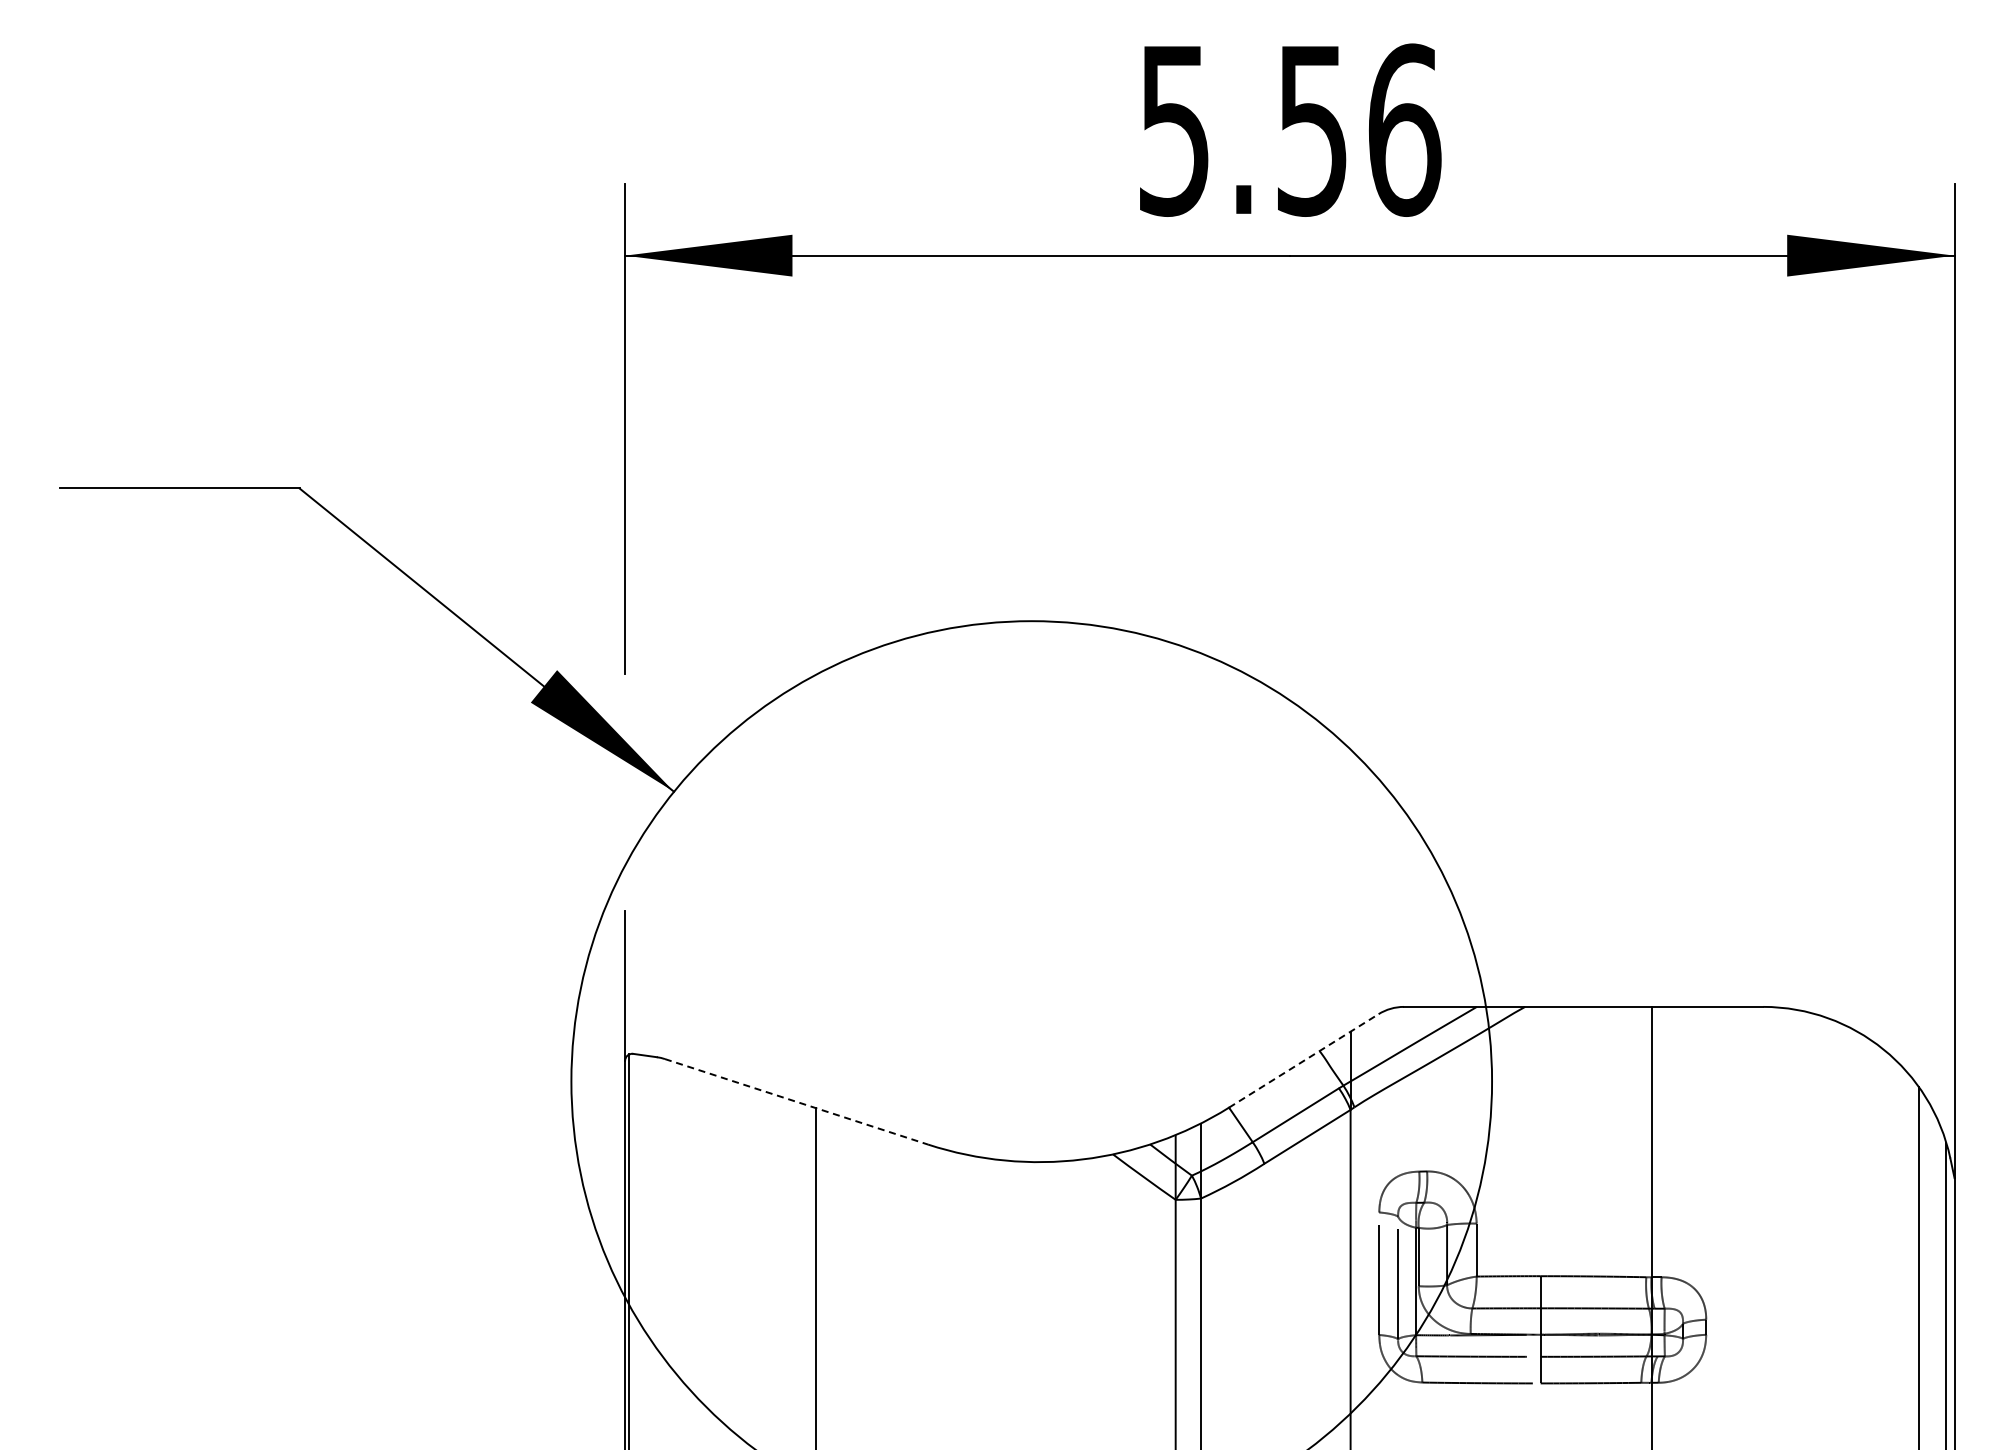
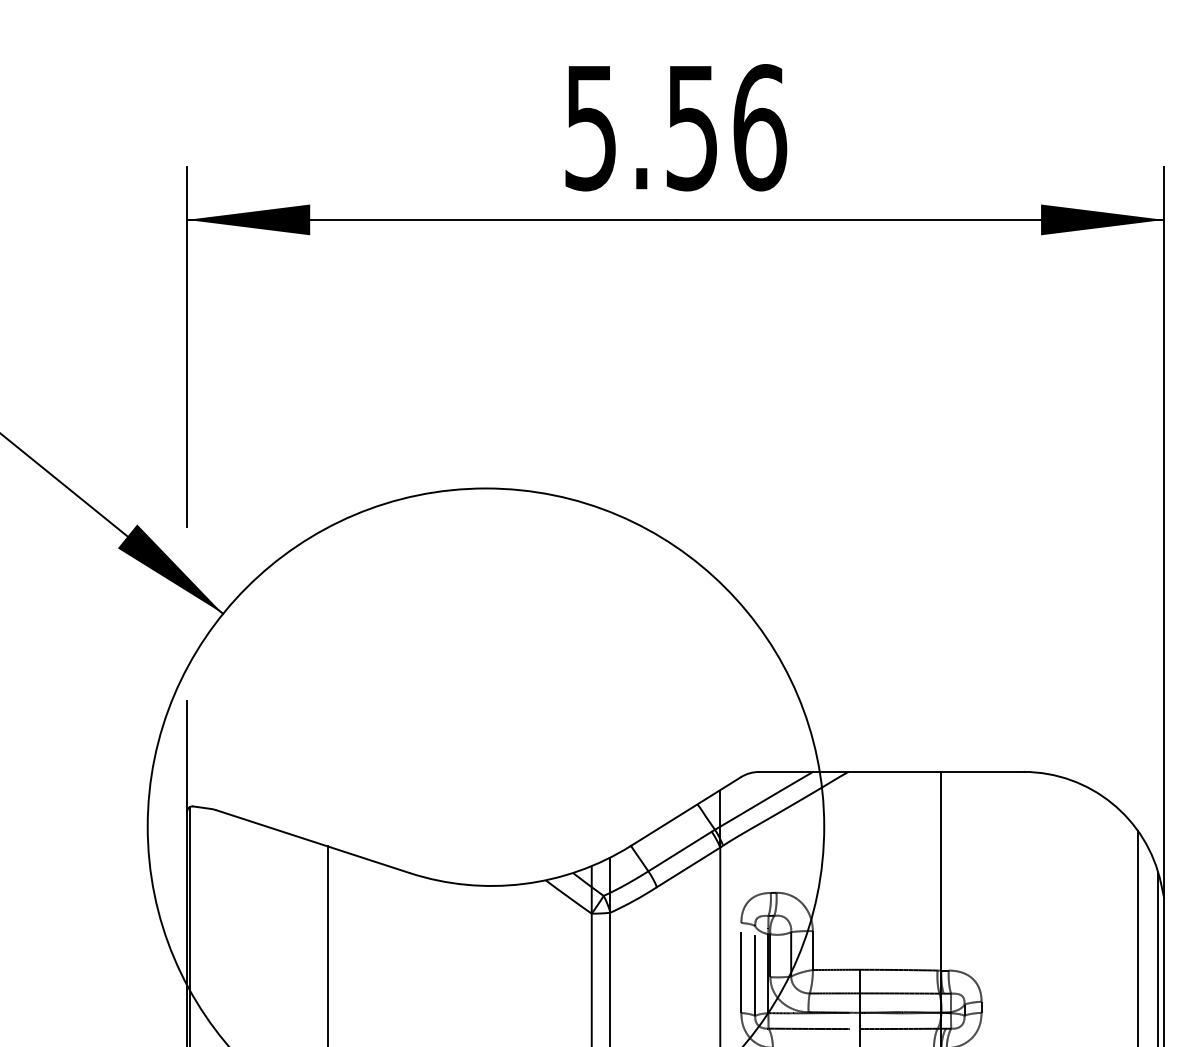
line: (1304, 1060) -> (686, 811), dashed -> solid
line: (797, 1101) -> (313, 841), dashed -> solid

